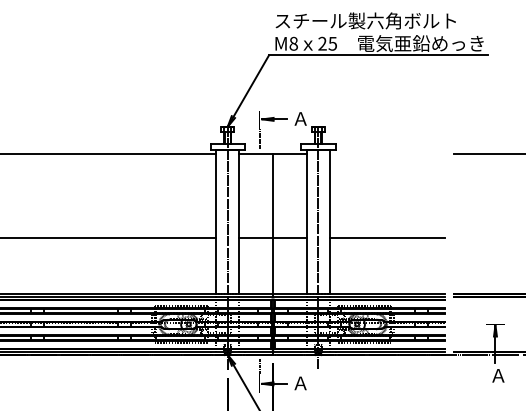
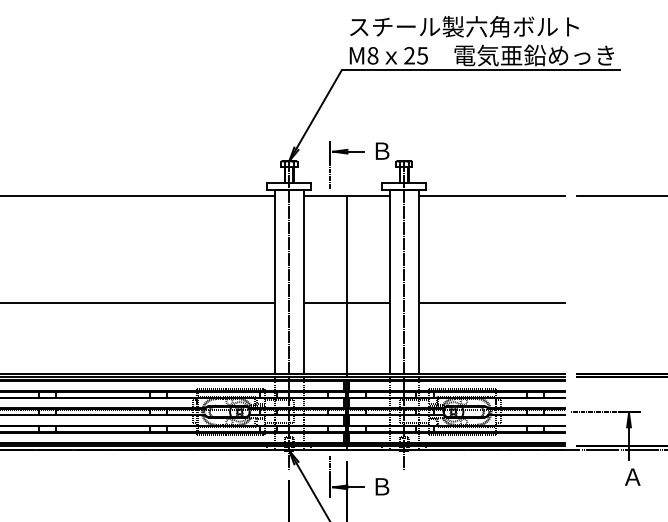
text: (300, 118) -> (381, 150), Ａ -> Ｂ
line: (387, 154) -> (492, 196), added
line: (467, 324) -> (593, 412), added
text: (300, 383) -> (381, 486), Ａ -> Ｂ

